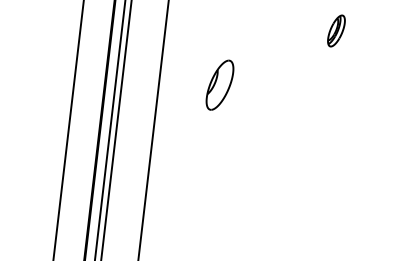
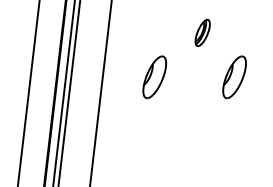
part: (336, 30) -> (202, 32), moved
part: (313, 84) -> (234, 76), added

